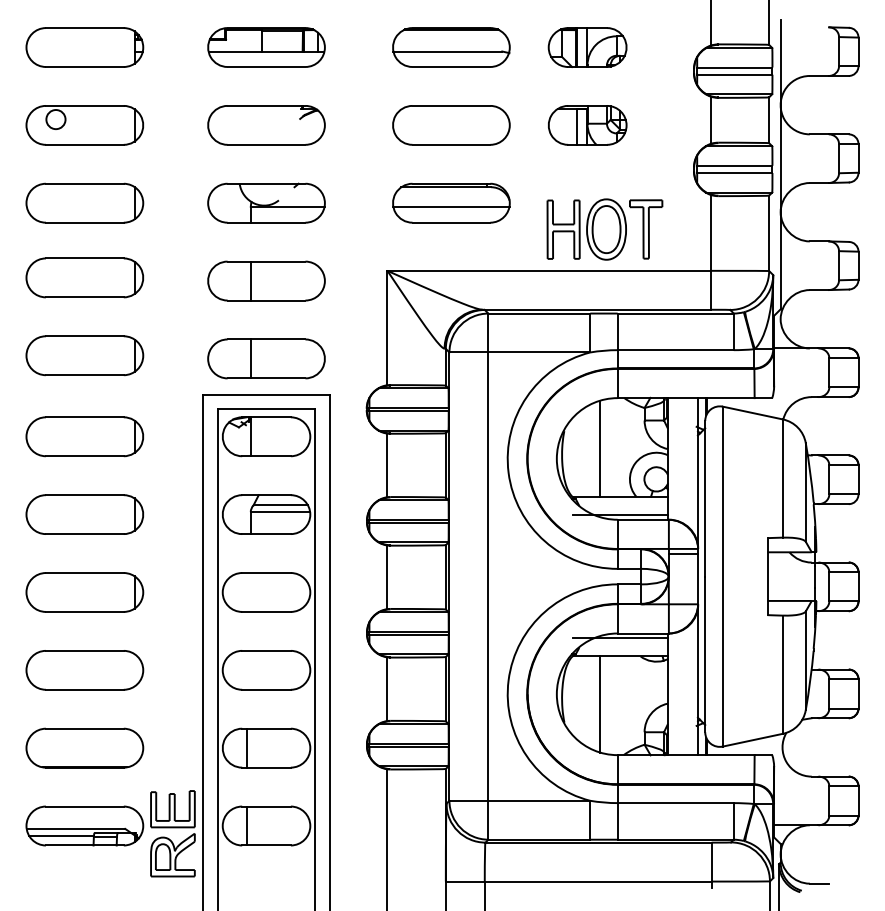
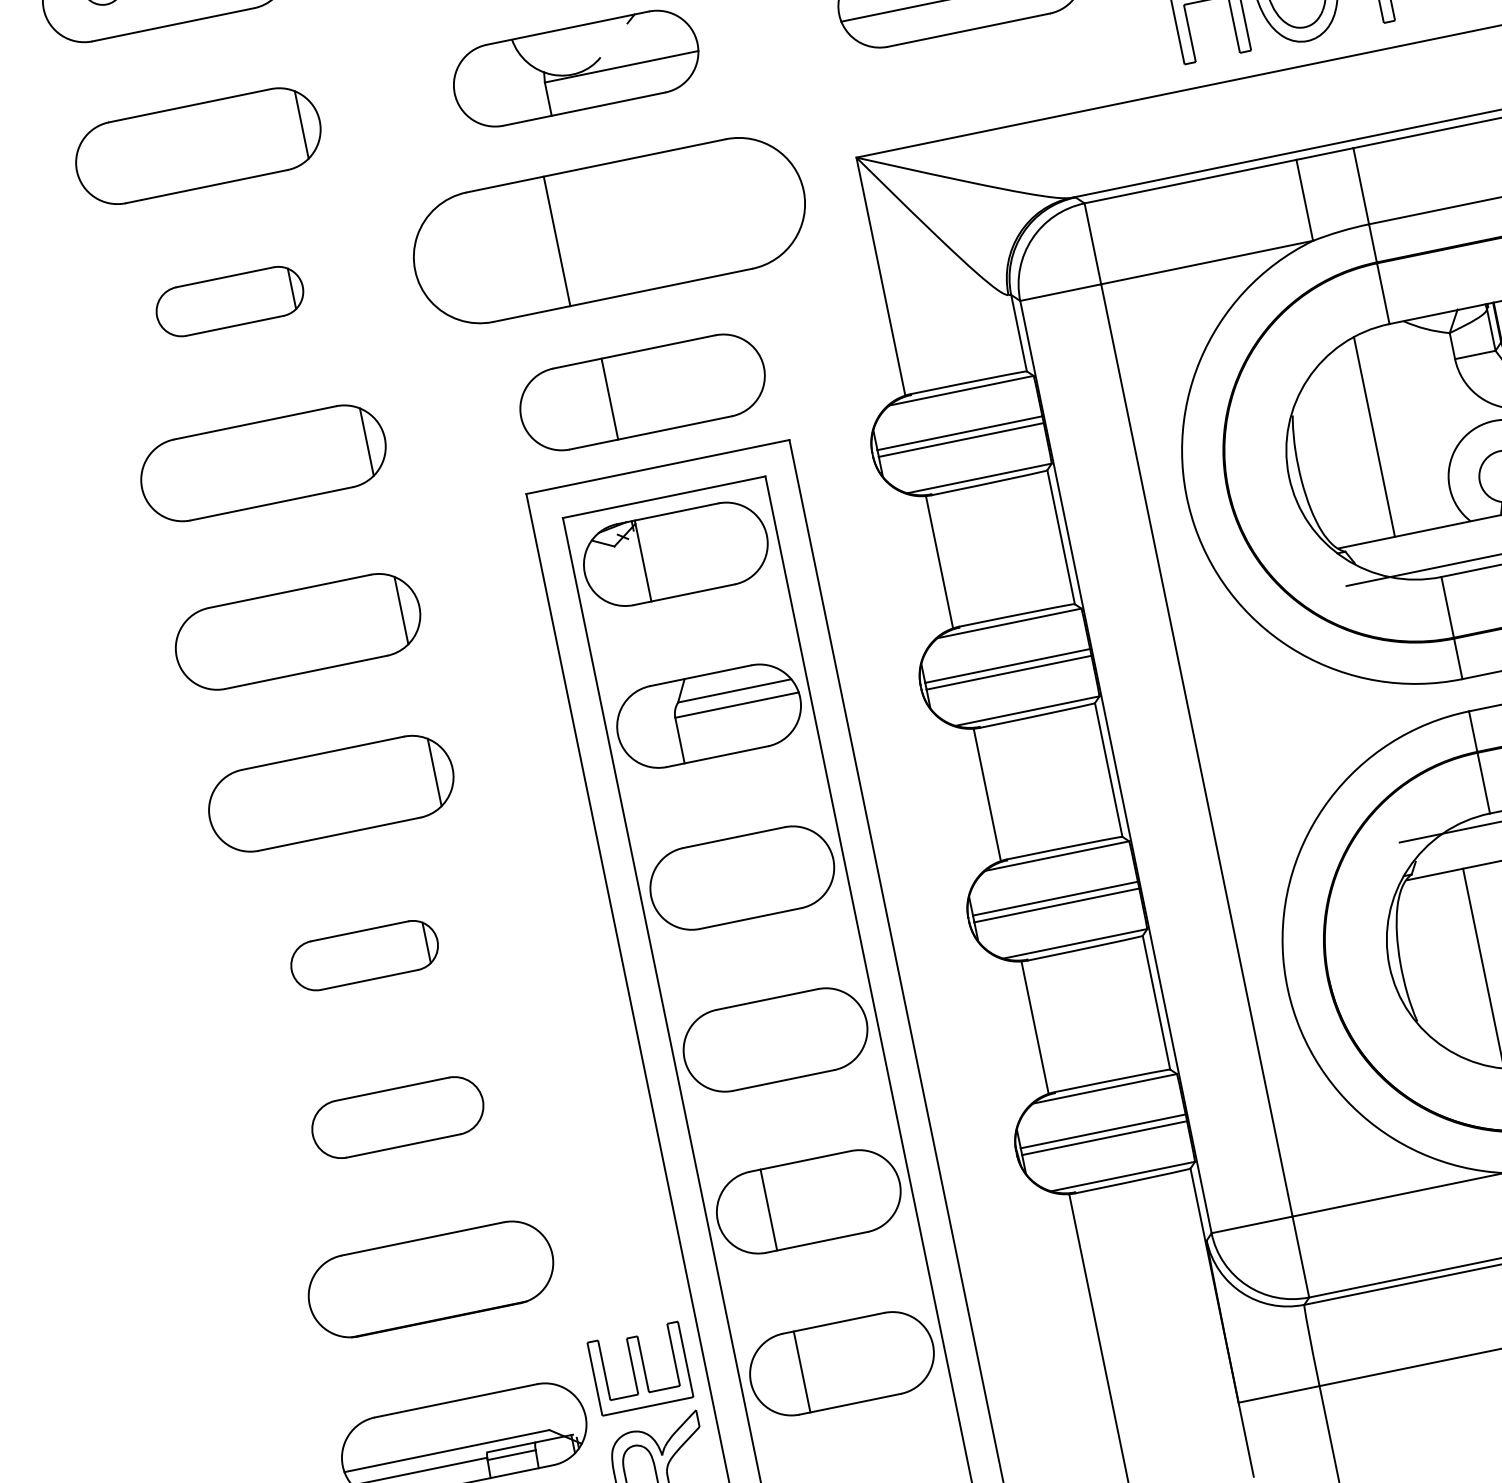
part: (84, 277) -> (229, 300), size x0.6
part: (266, 280) -> (609, 229), size x1.6
part: (84, 592) -> (363, 955), size x0.6
part: (84, 670) -> (397, 1118), size x0.7

